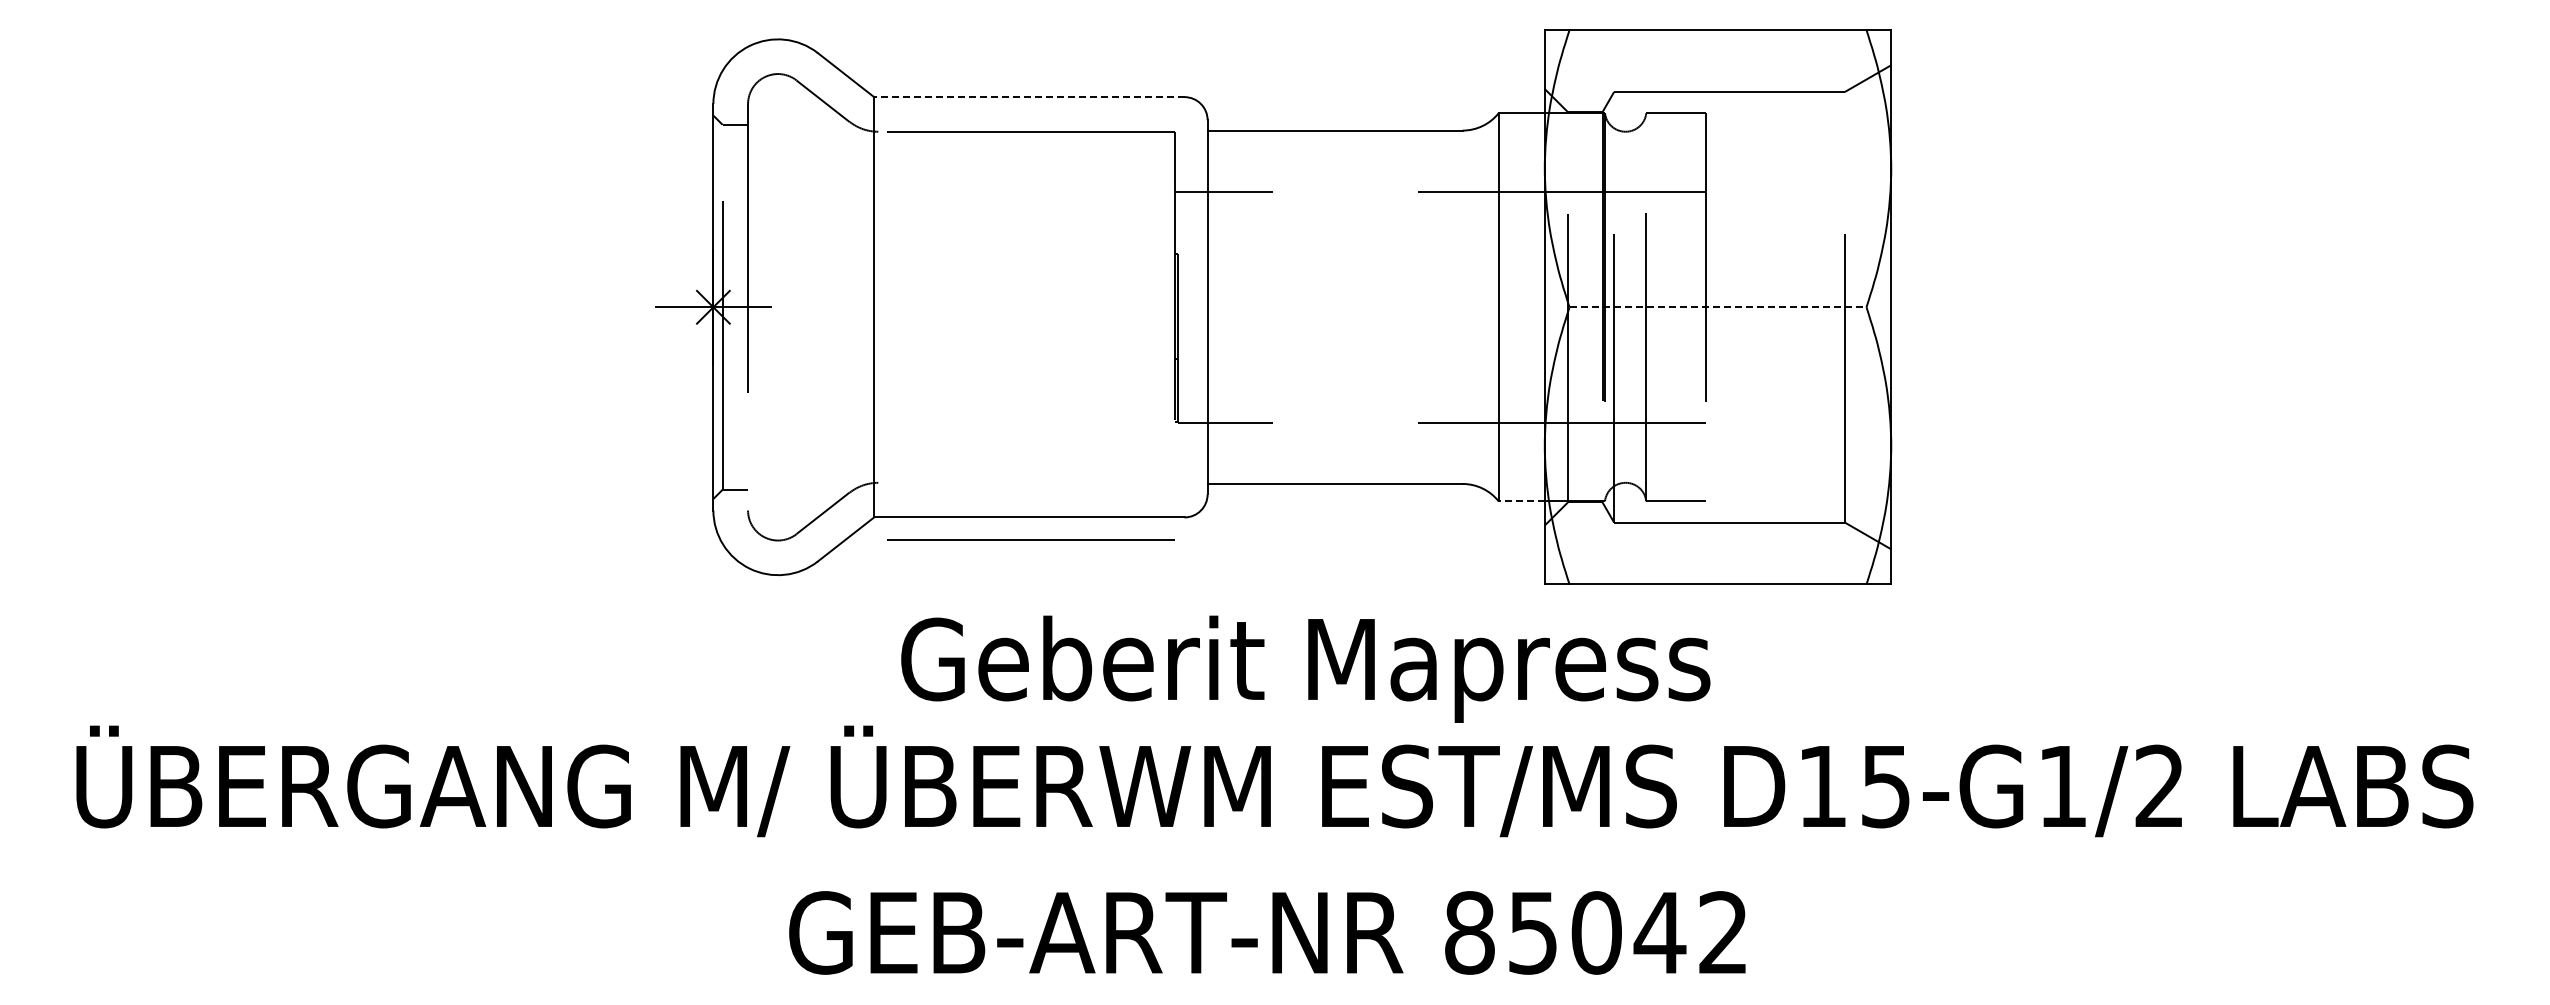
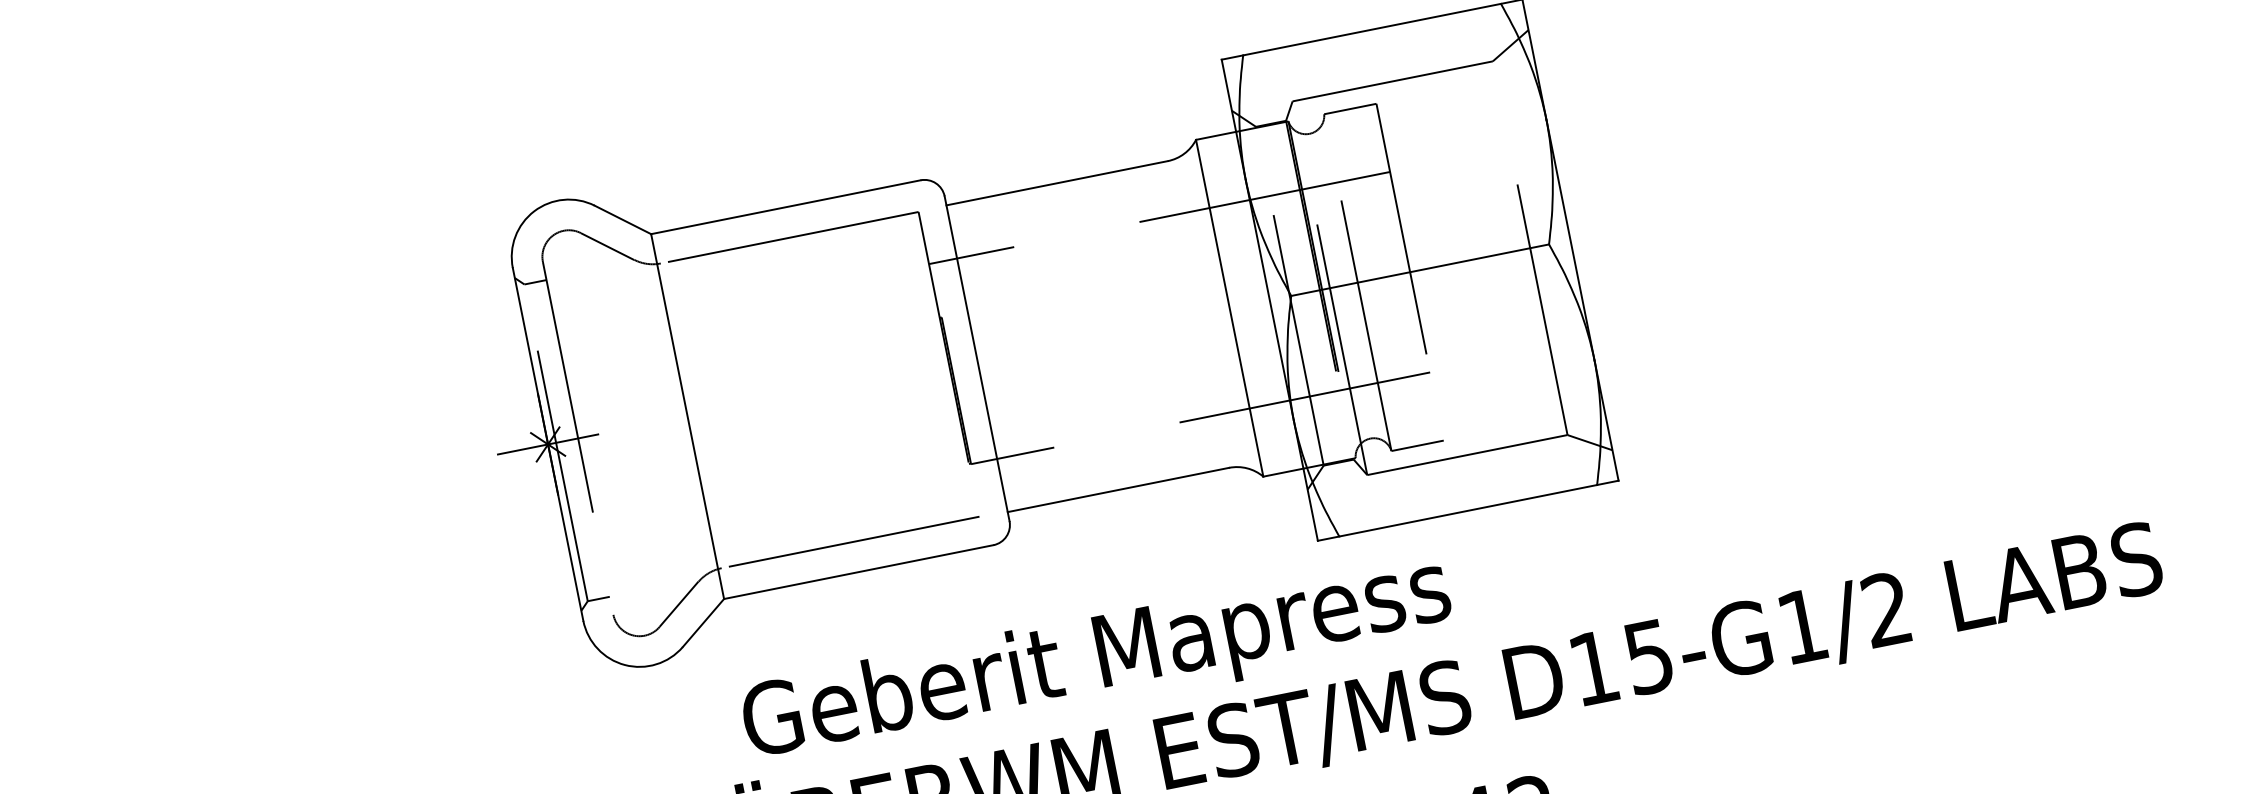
line: (1028, 97) -> (785, 207), dashed -> solid
line: (1718, 307) -> (1420, 270), dashed -> solid
line: (1521, 501) -> (1283, 472), dashed -> solid
line: (1030, 539) -> (853, 541), moved
text: (1305, 668) -> (1096, 660), moved

